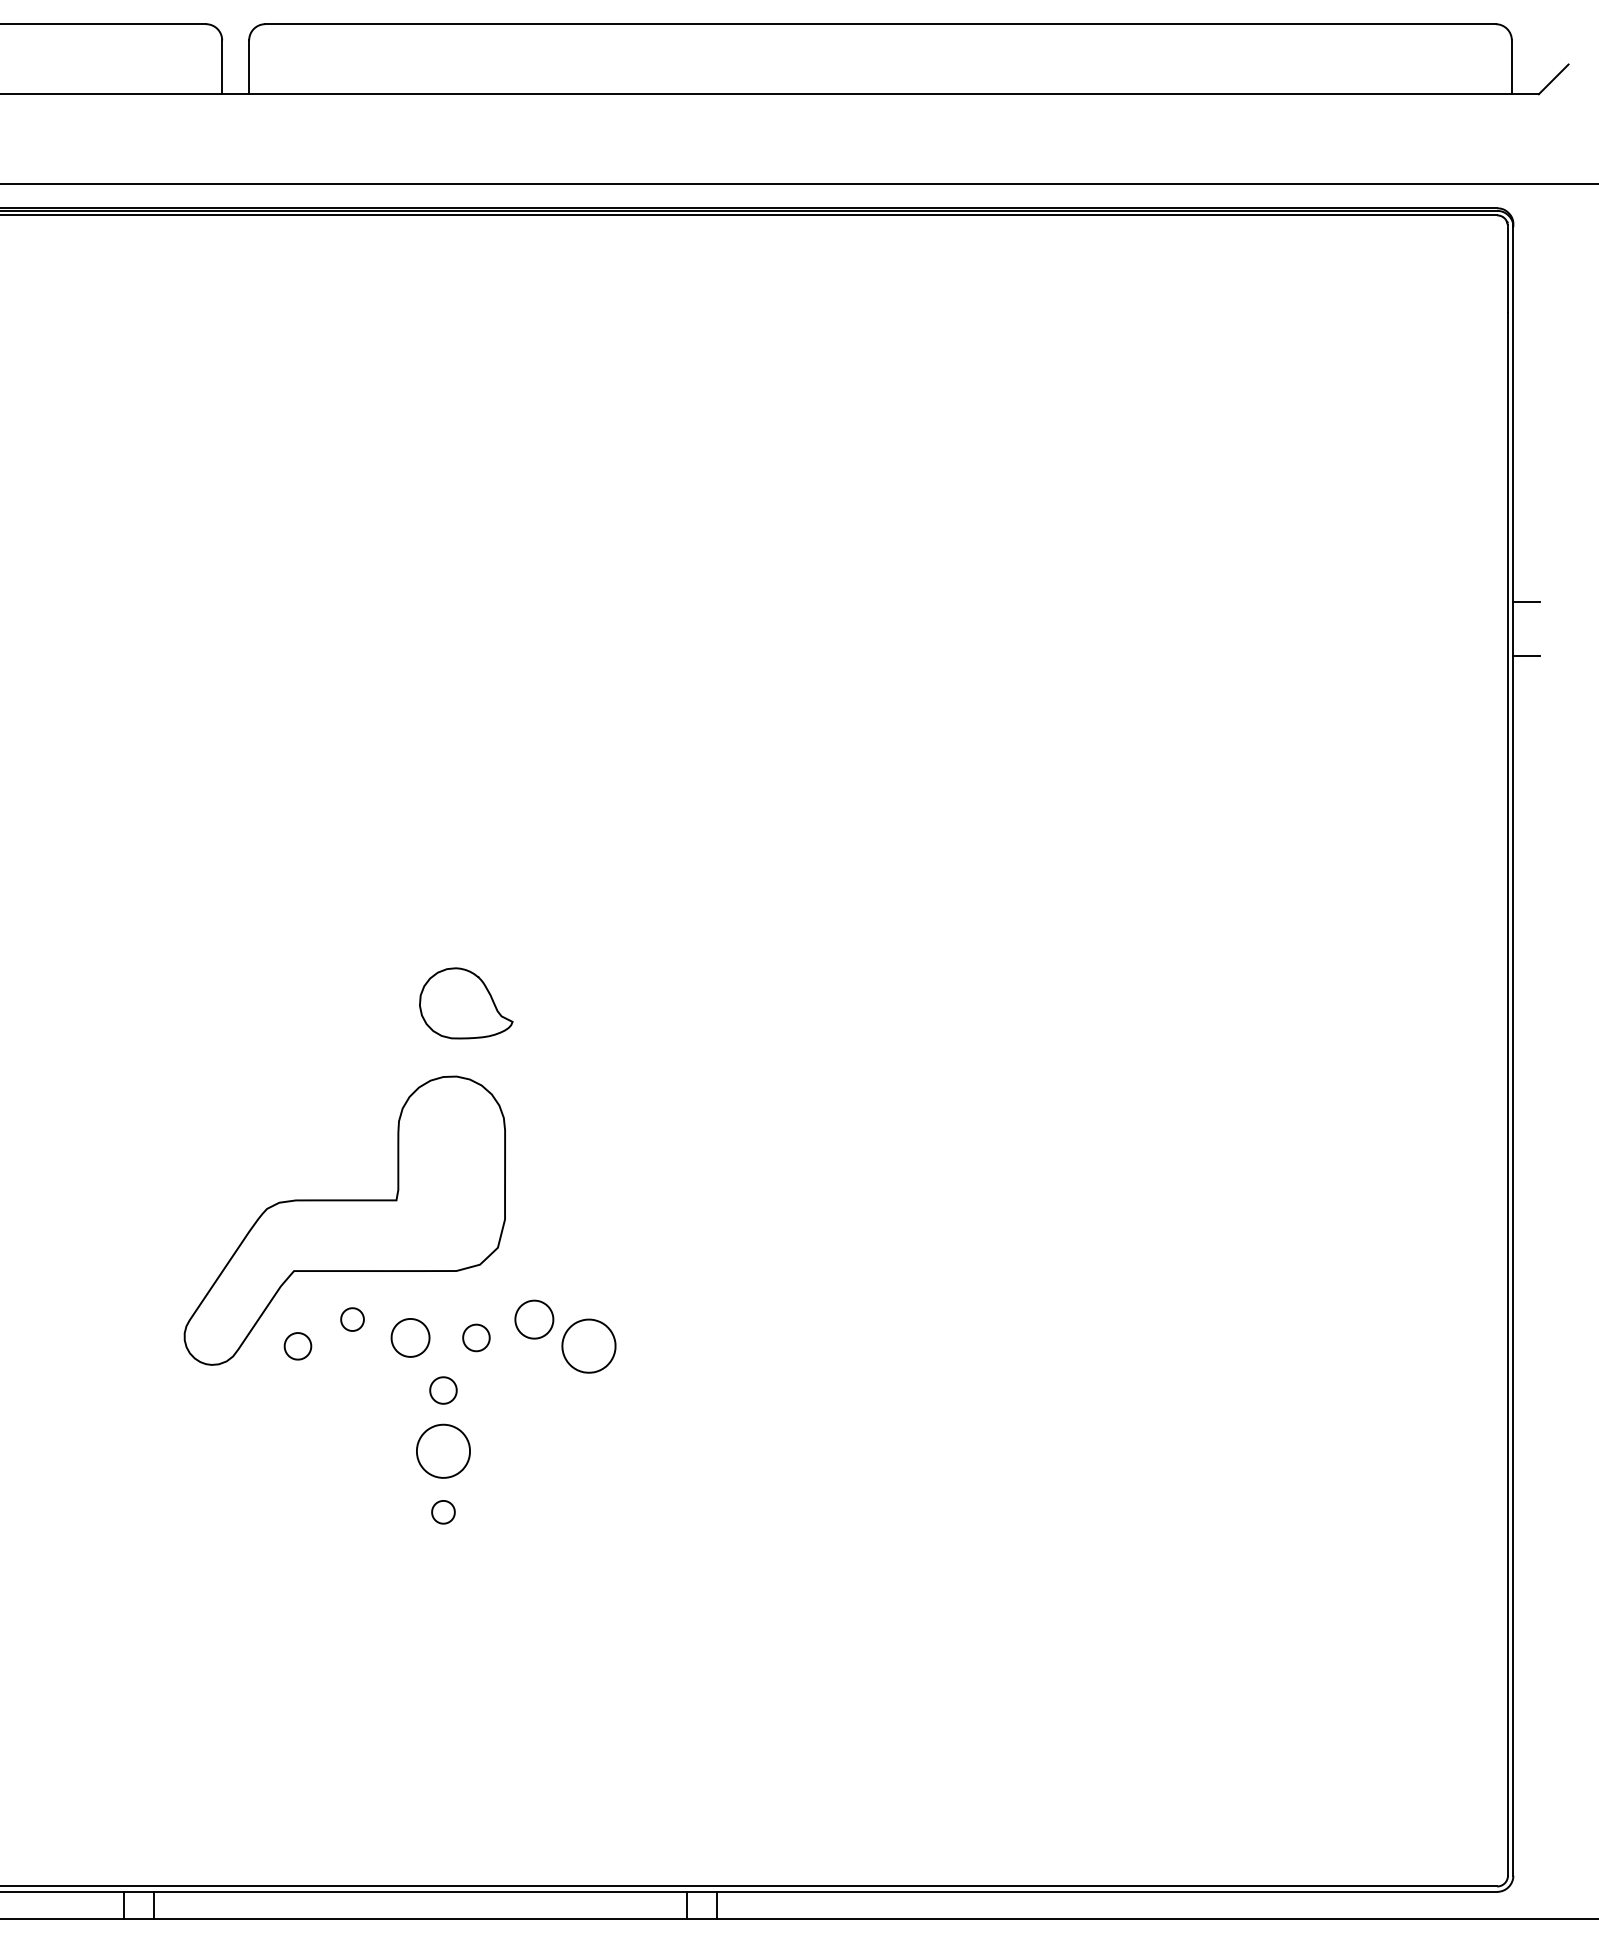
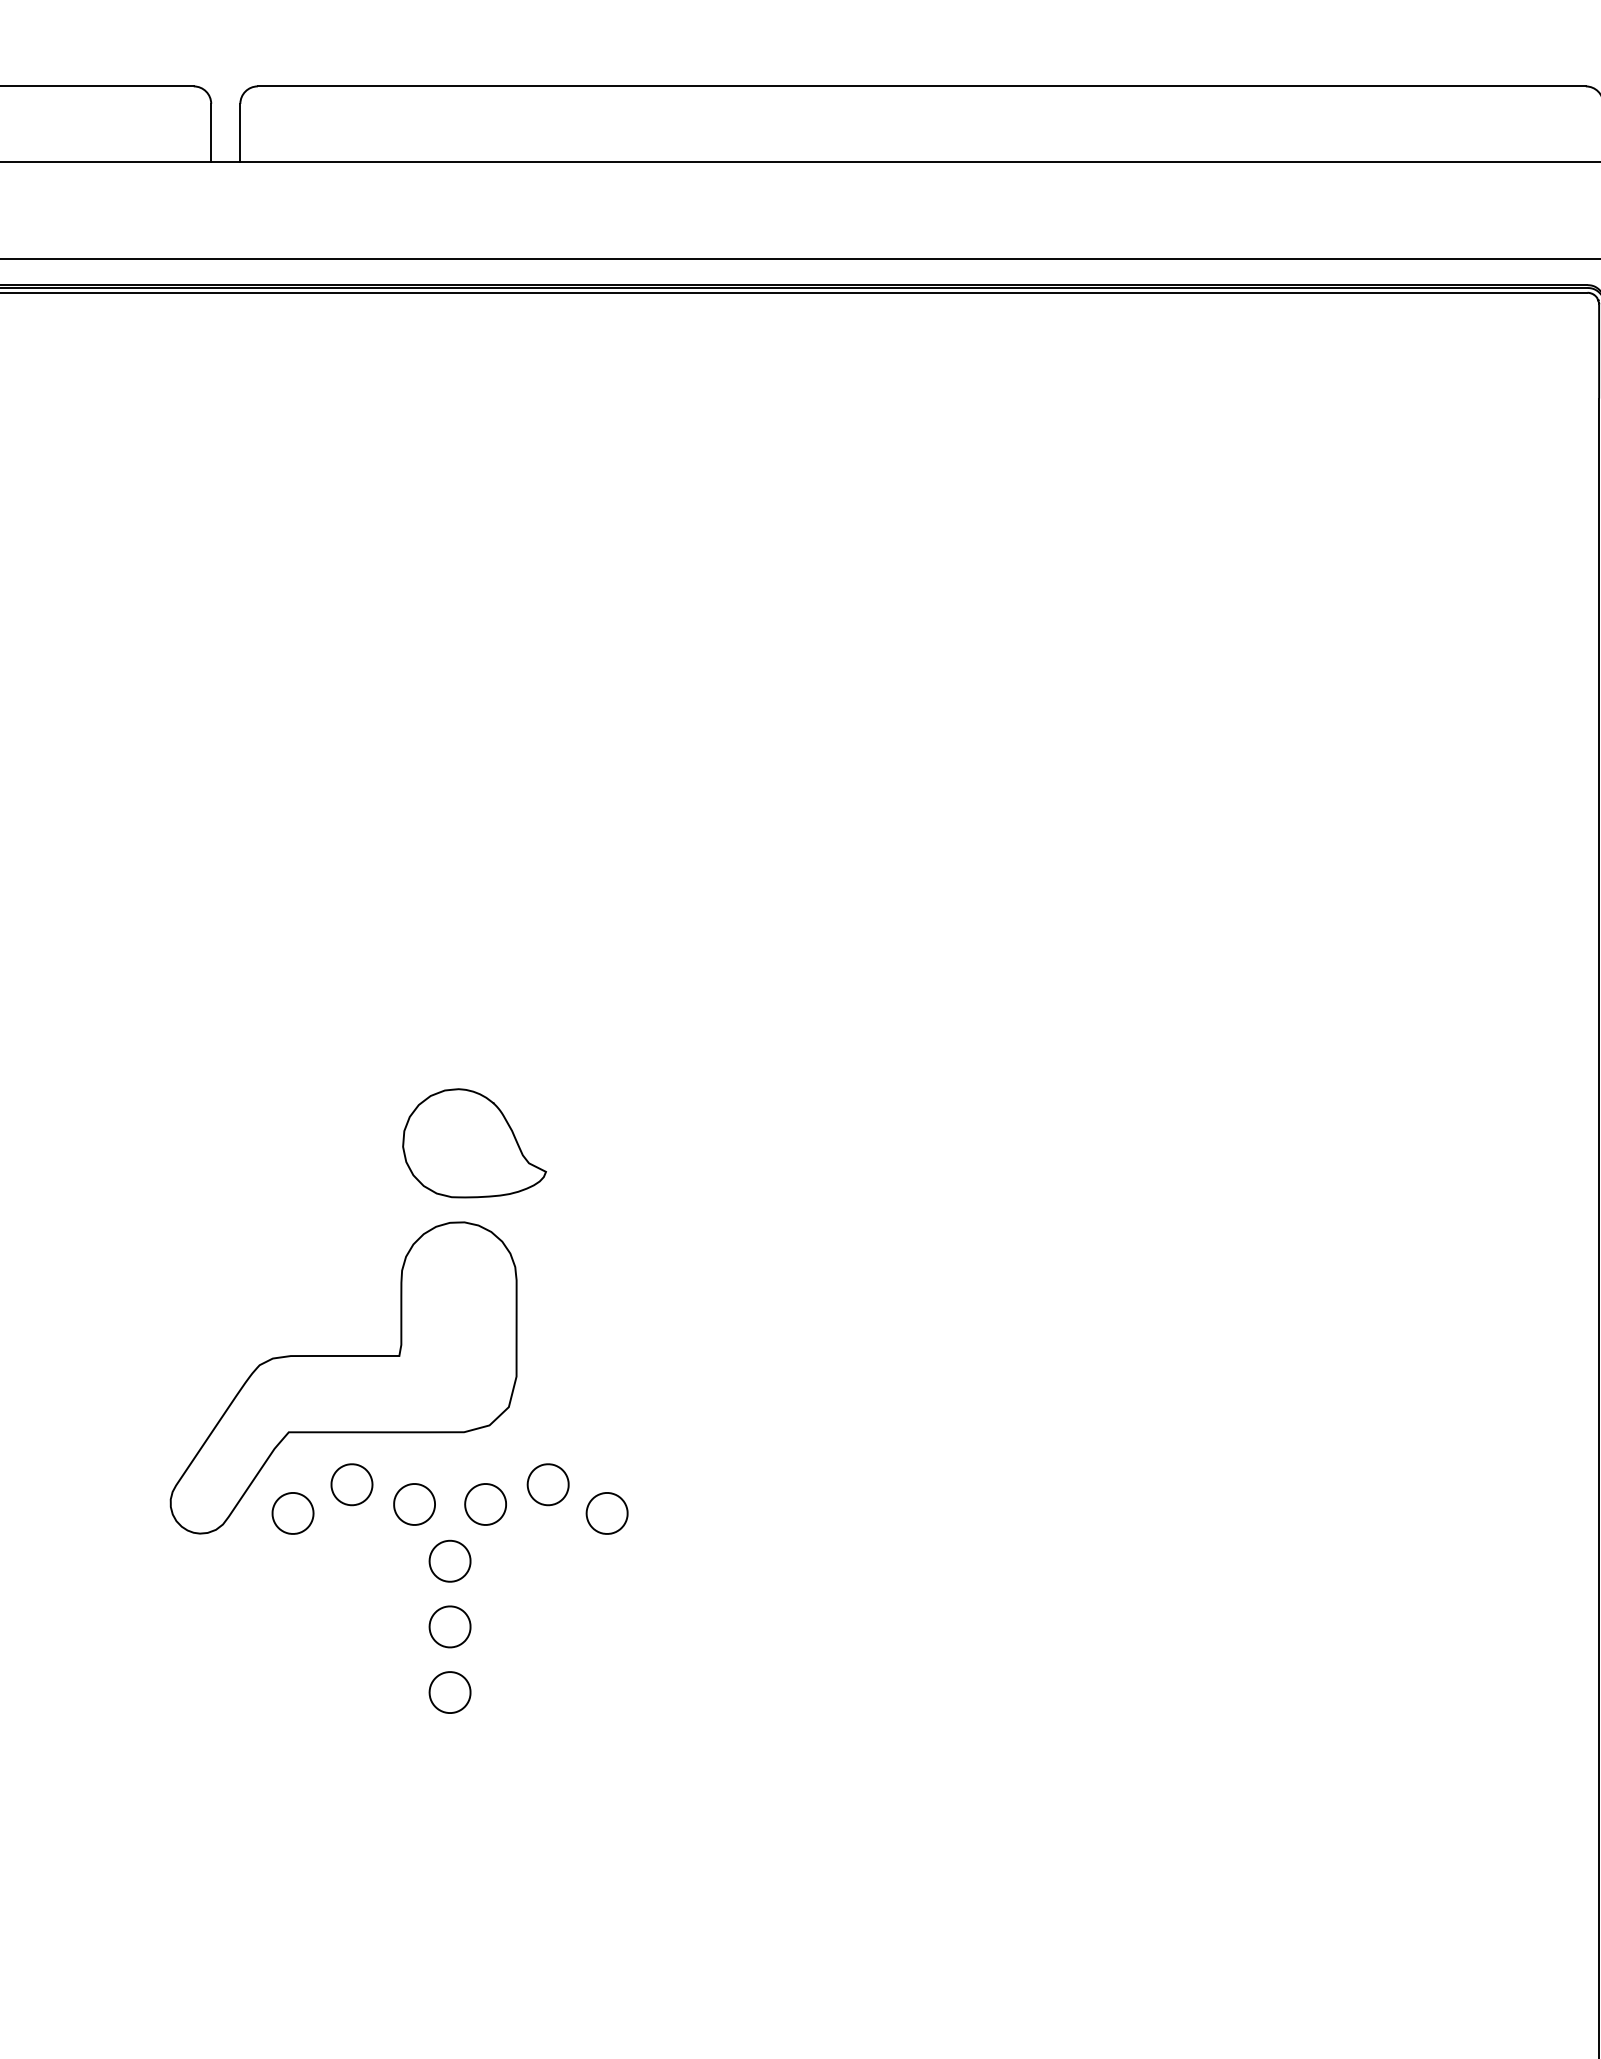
part: (466, 1003) -> (474, 1143), size x1.43
part: (352, 1319) -> (351, 1484), size x1.67
part: (476, 1337) -> (485, 1504), size x1.43
part: (297, 1346) -> (292, 1513), size x1.43
part: (588, 1346) -> (606, 1513), size x0.71
part: (443, 1390) -> (450, 1561), size x1.43
part: (443, 1451) -> (450, 1627), size x0.71
part: (443, 1512) -> (450, 1692), size x1.67

